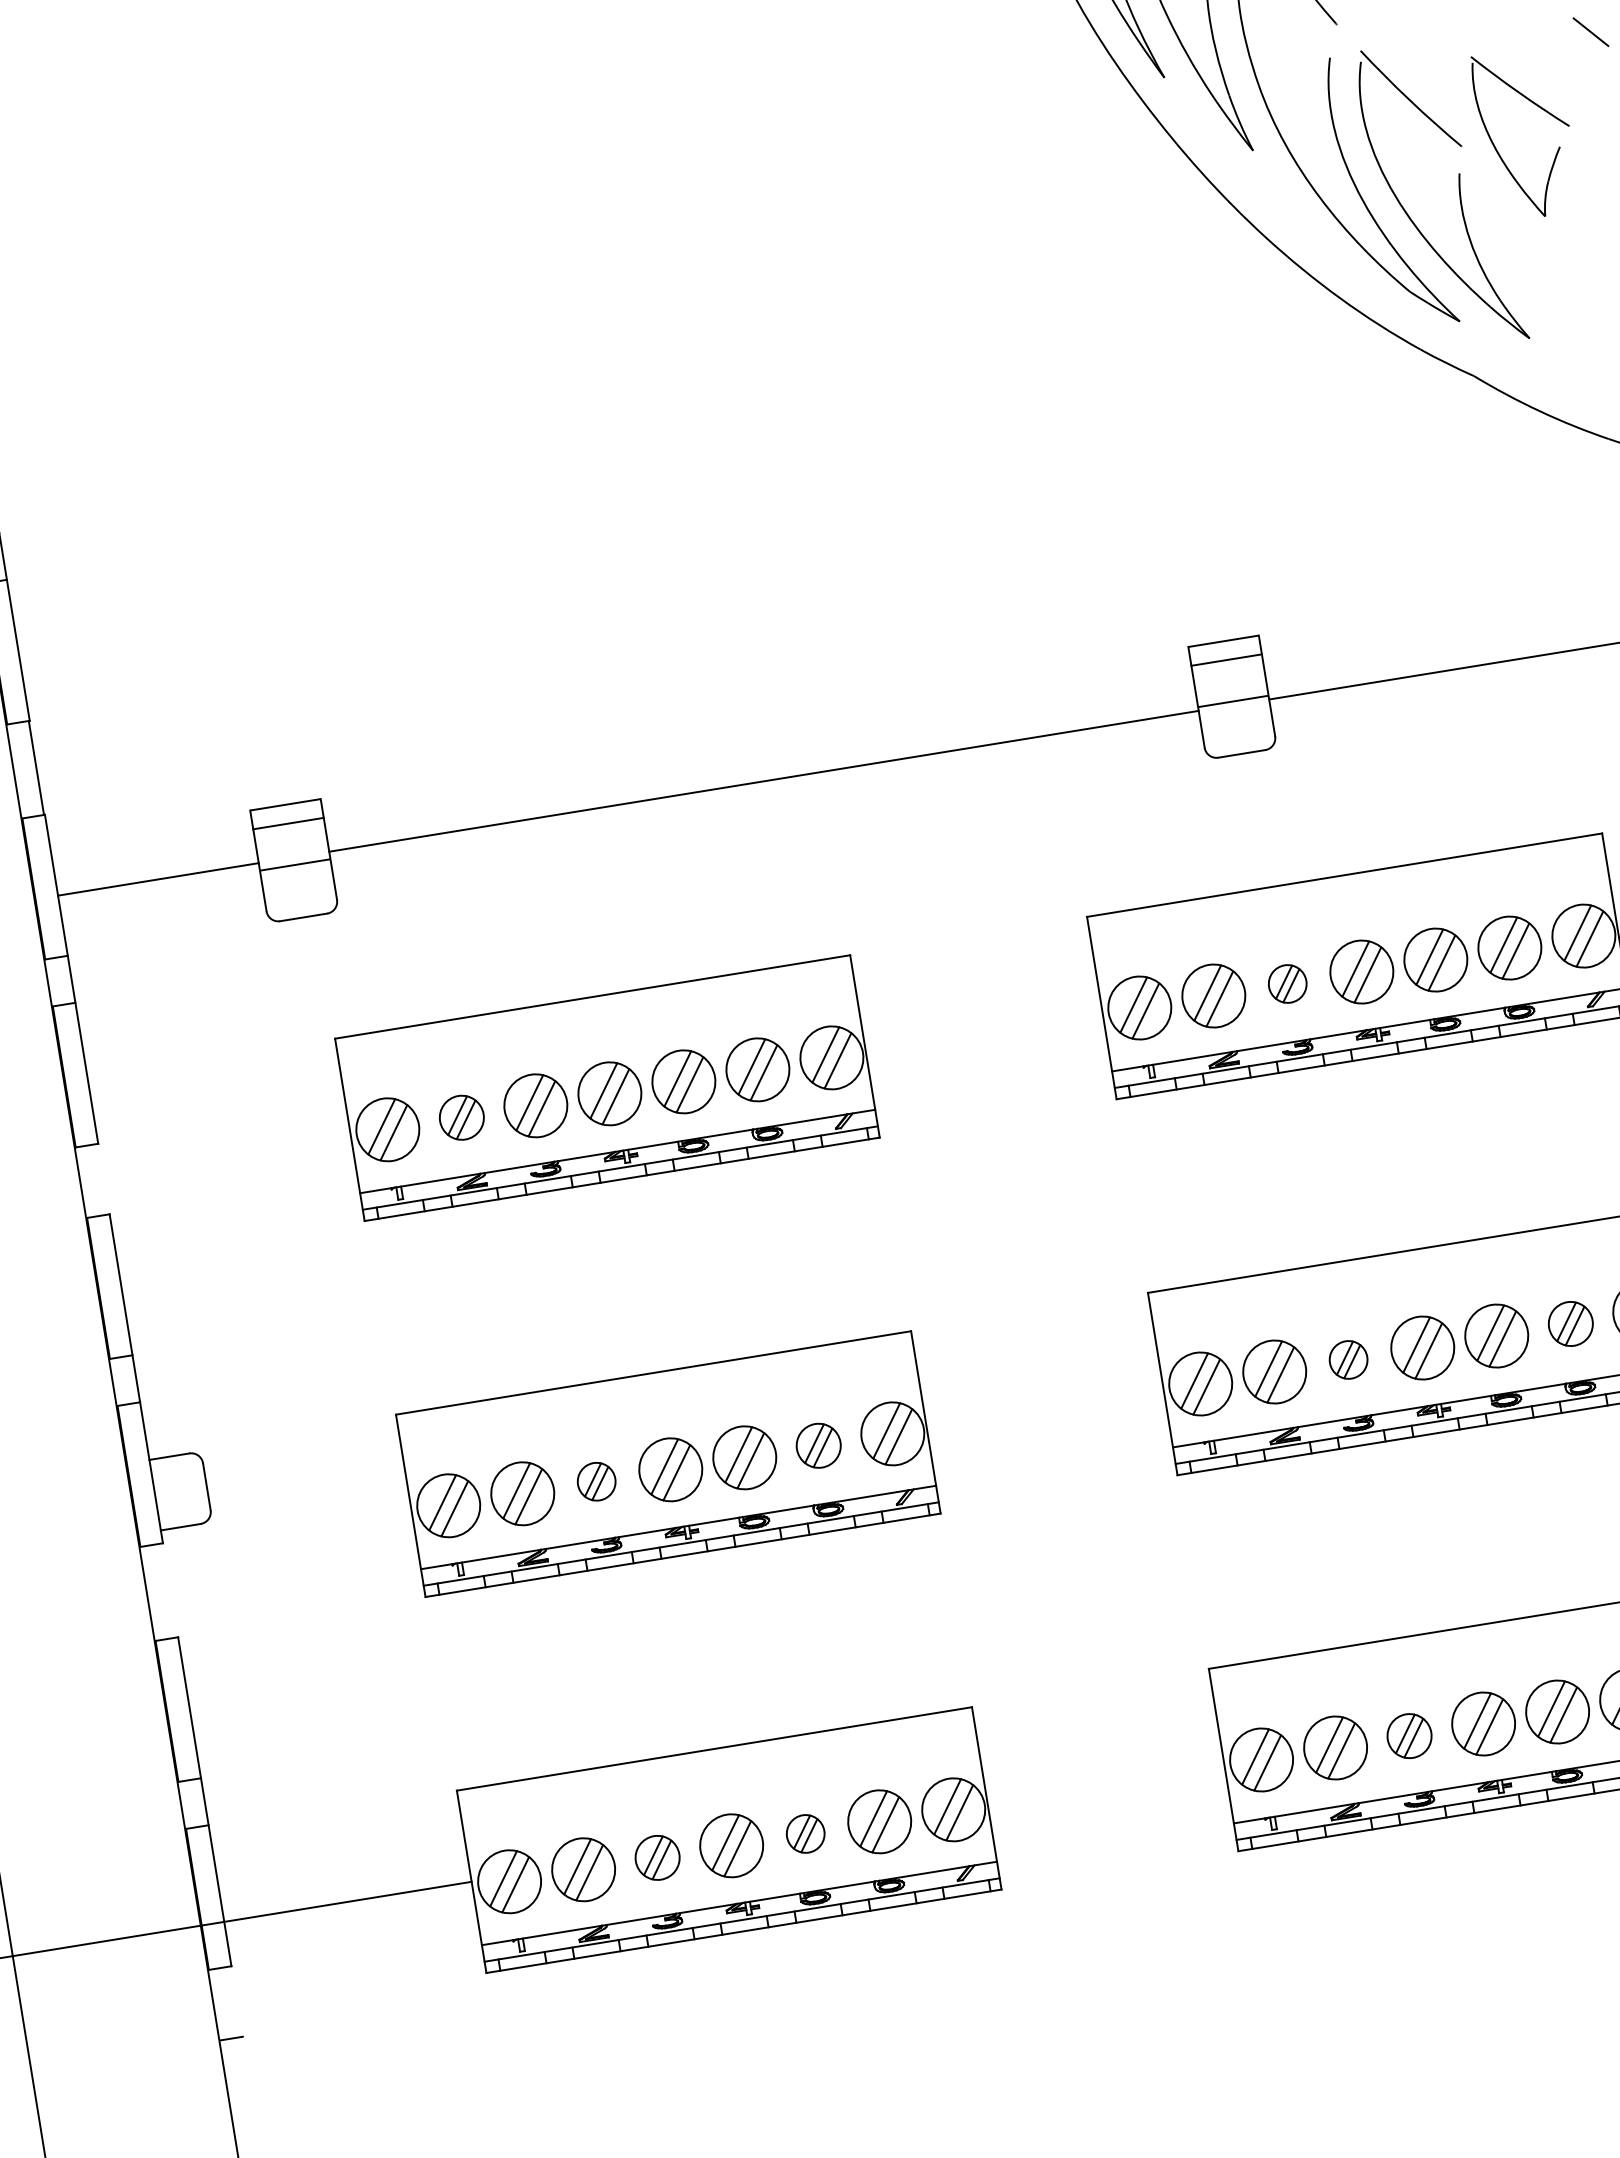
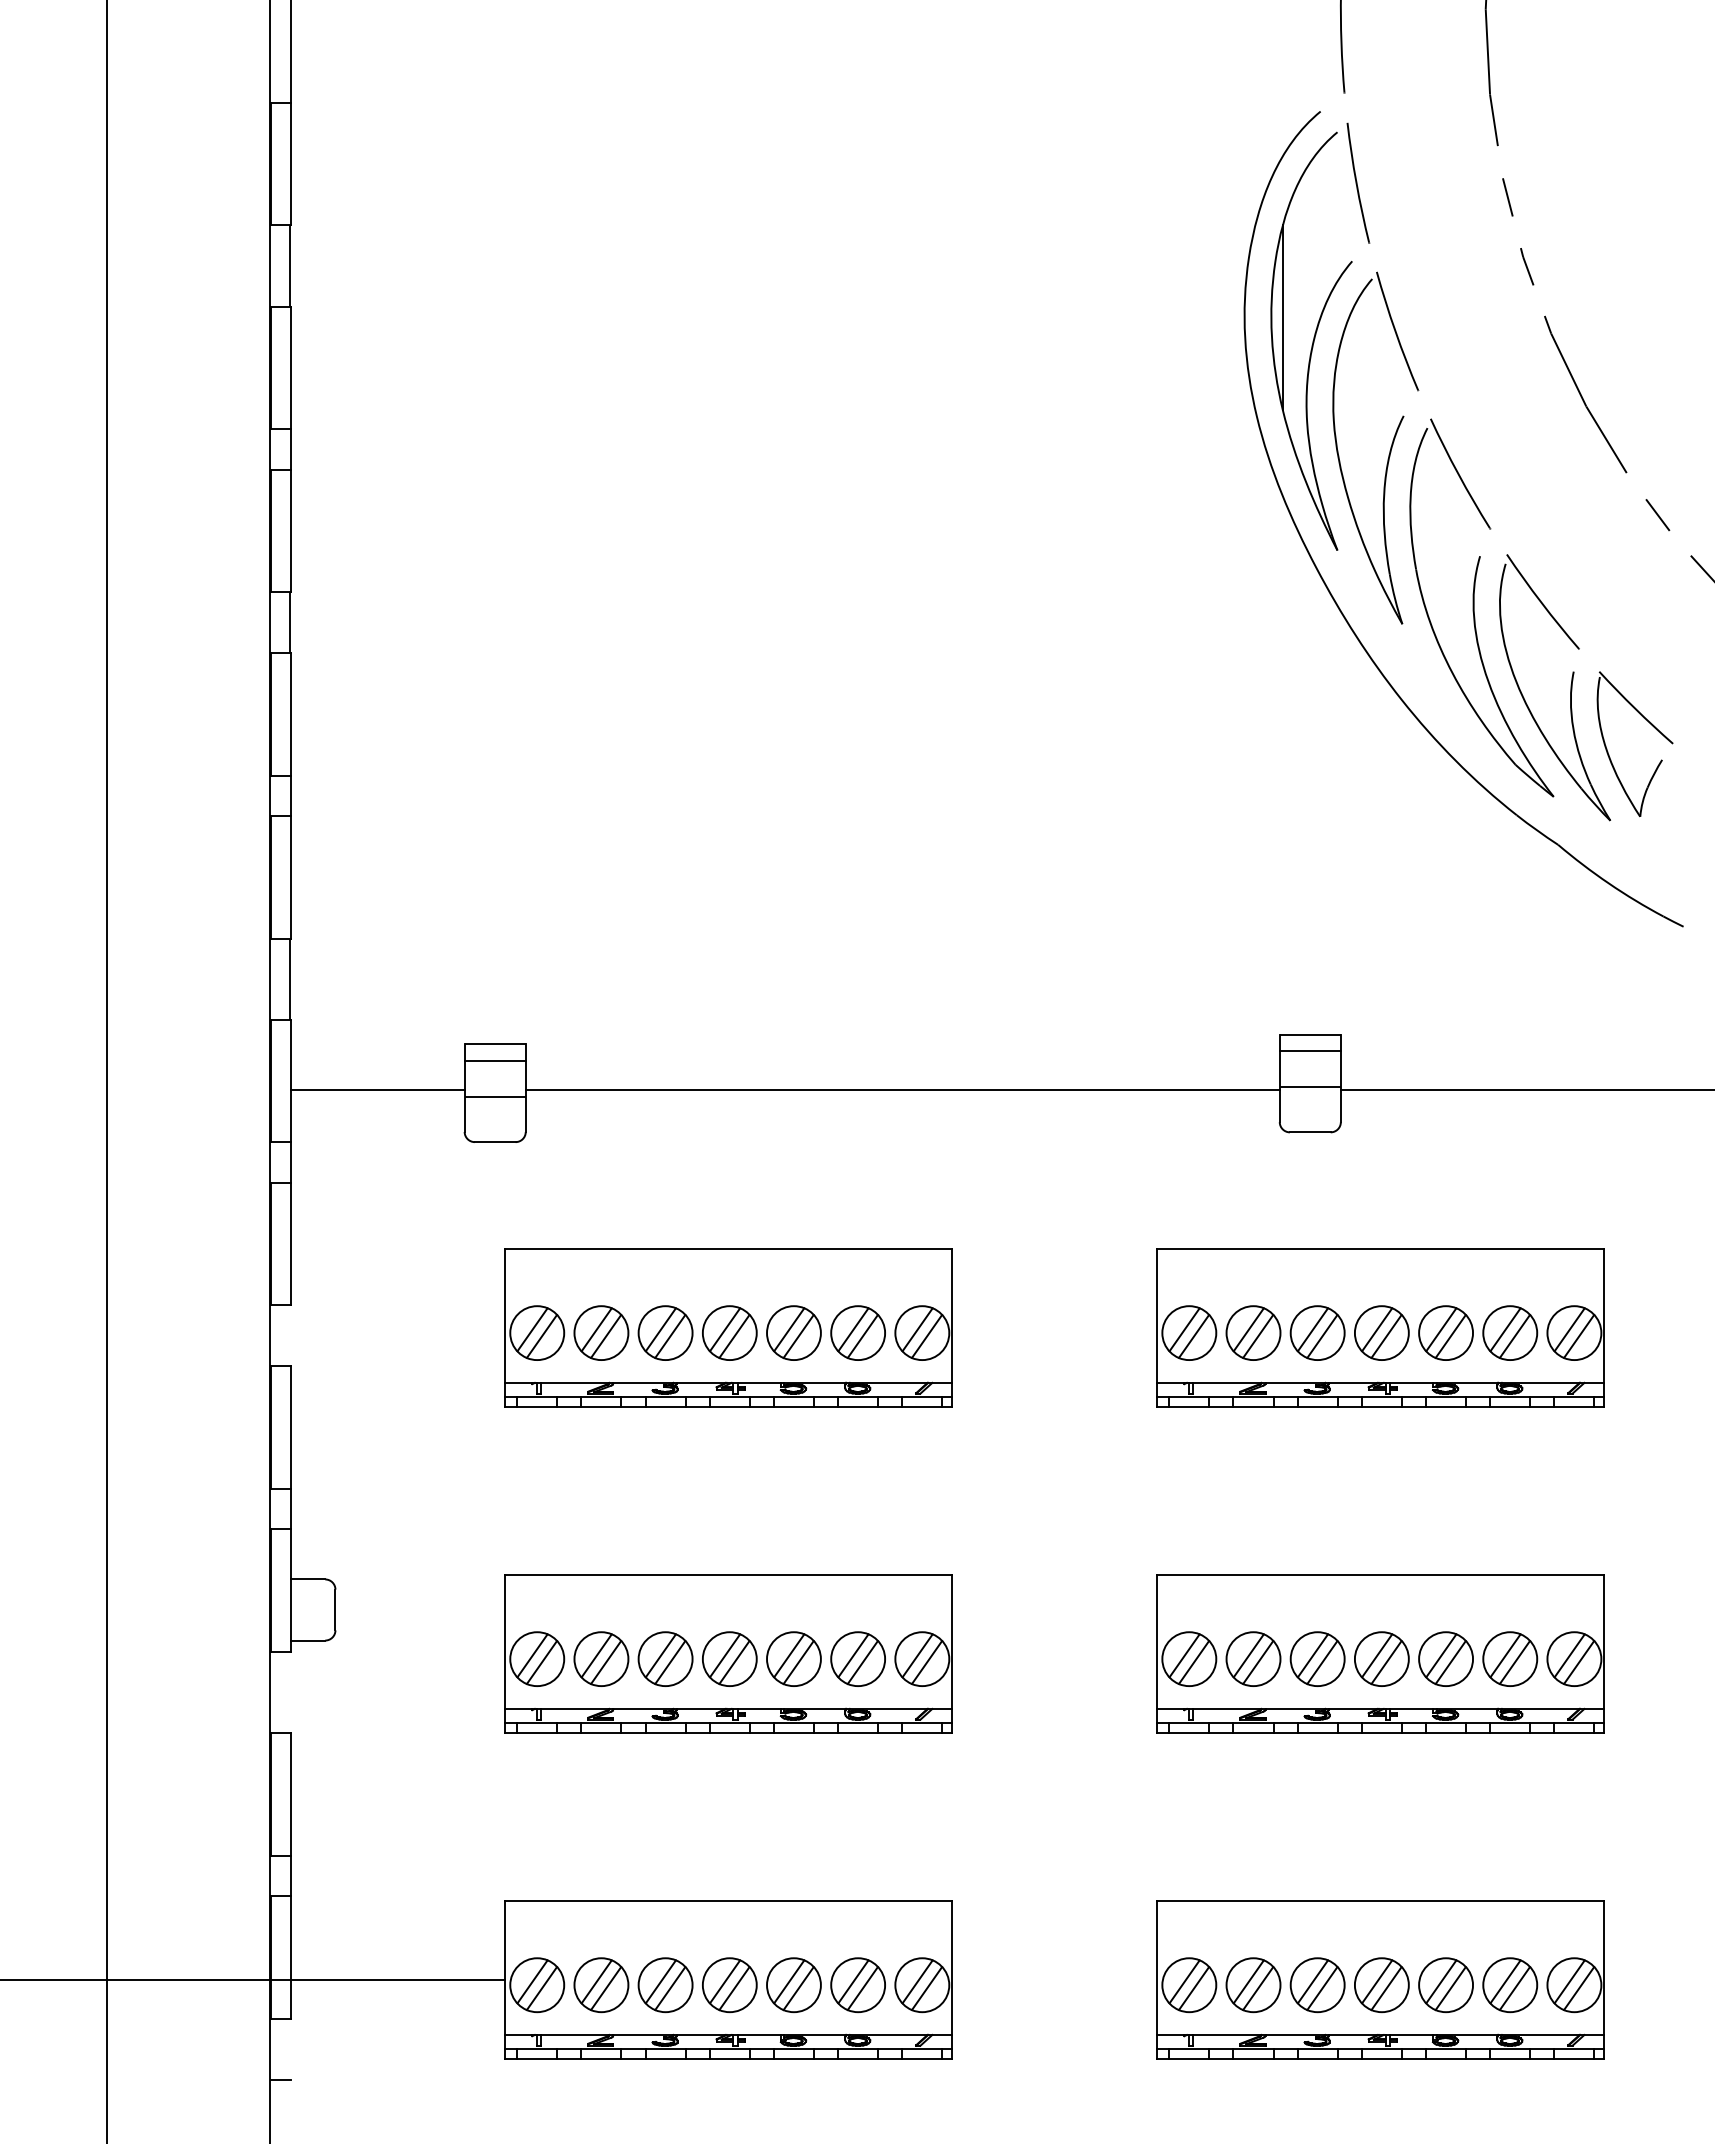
part: (1542, 110) -> (1652, 726), moved
part: (1287, 983) -> (1317, 1332), size x1.67
part: (461, 1117) -> (601, 1332), size x1.43
part: (1570, 1323) -> (1510, 1658), size x1.43
part: (1348, 1359) -> (1317, 1658), size x1.67
part: (817, 1445) -> (857, 1658), size x1.43
part: (596, 1481) -> (665, 1658), size x1.67
part: (1409, 1736) -> (1317, 1985), size x1.43
part: (805, 1834) -> (793, 1985), size x1.67
part: (657, 1858) -> (665, 1985), size x1.43

